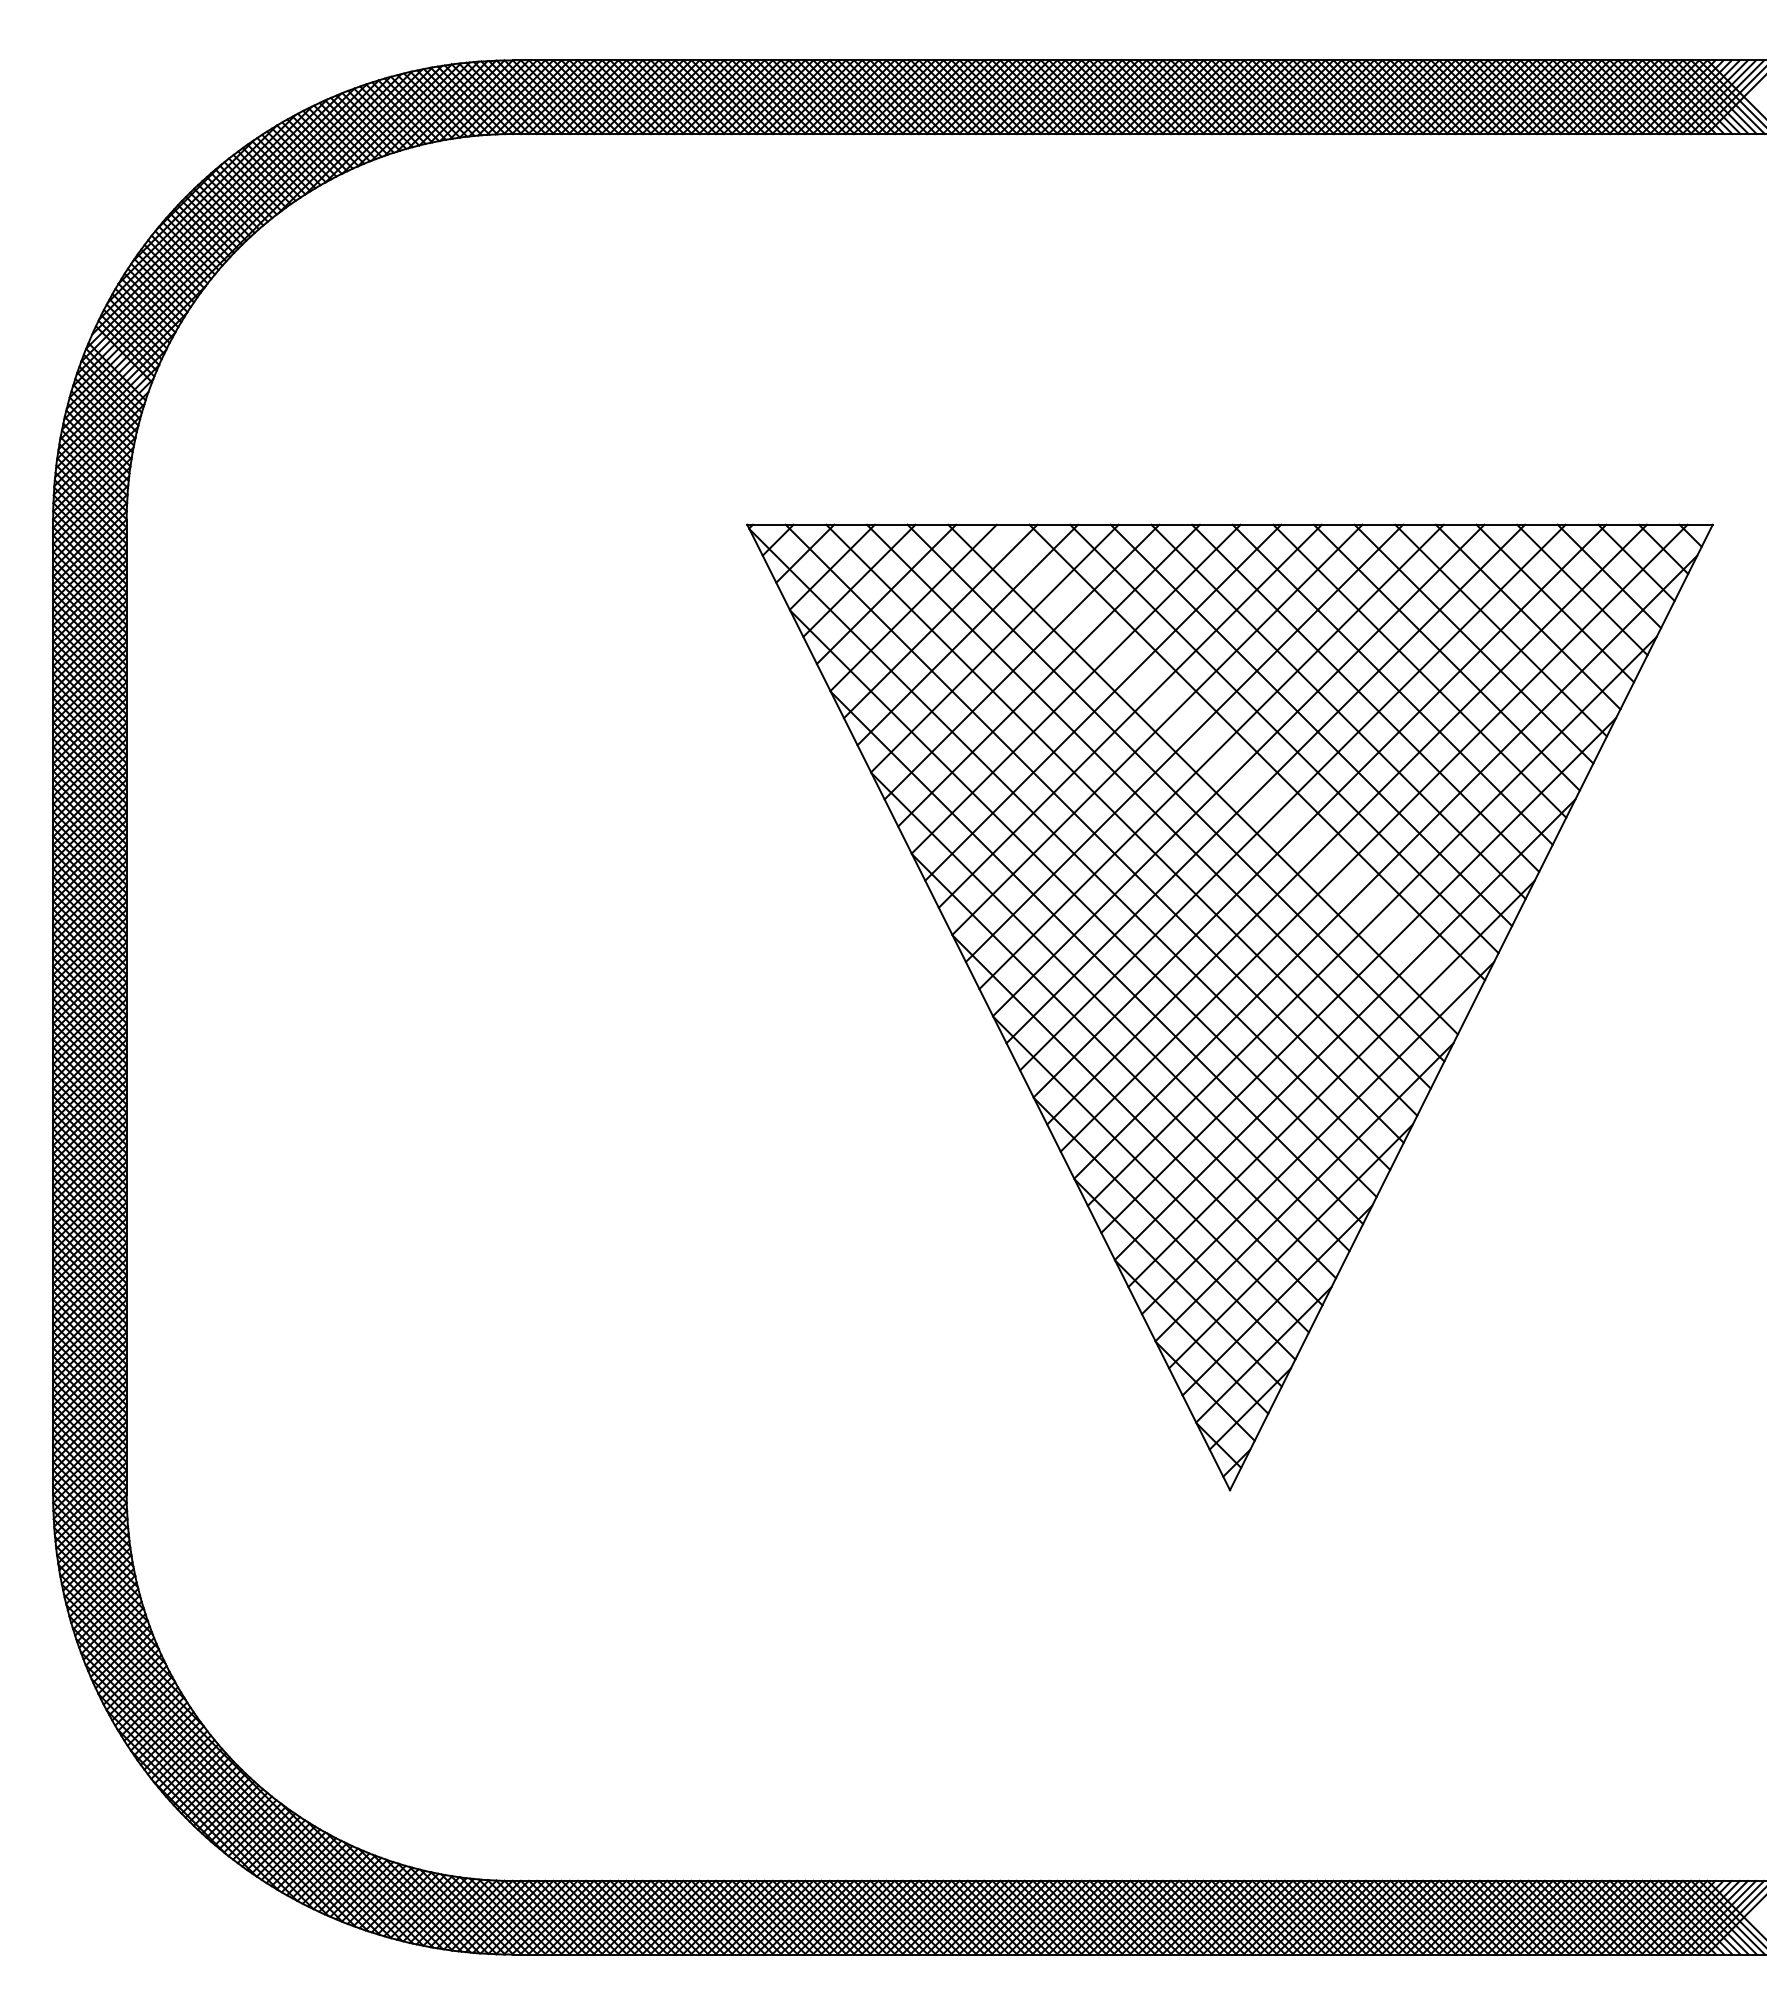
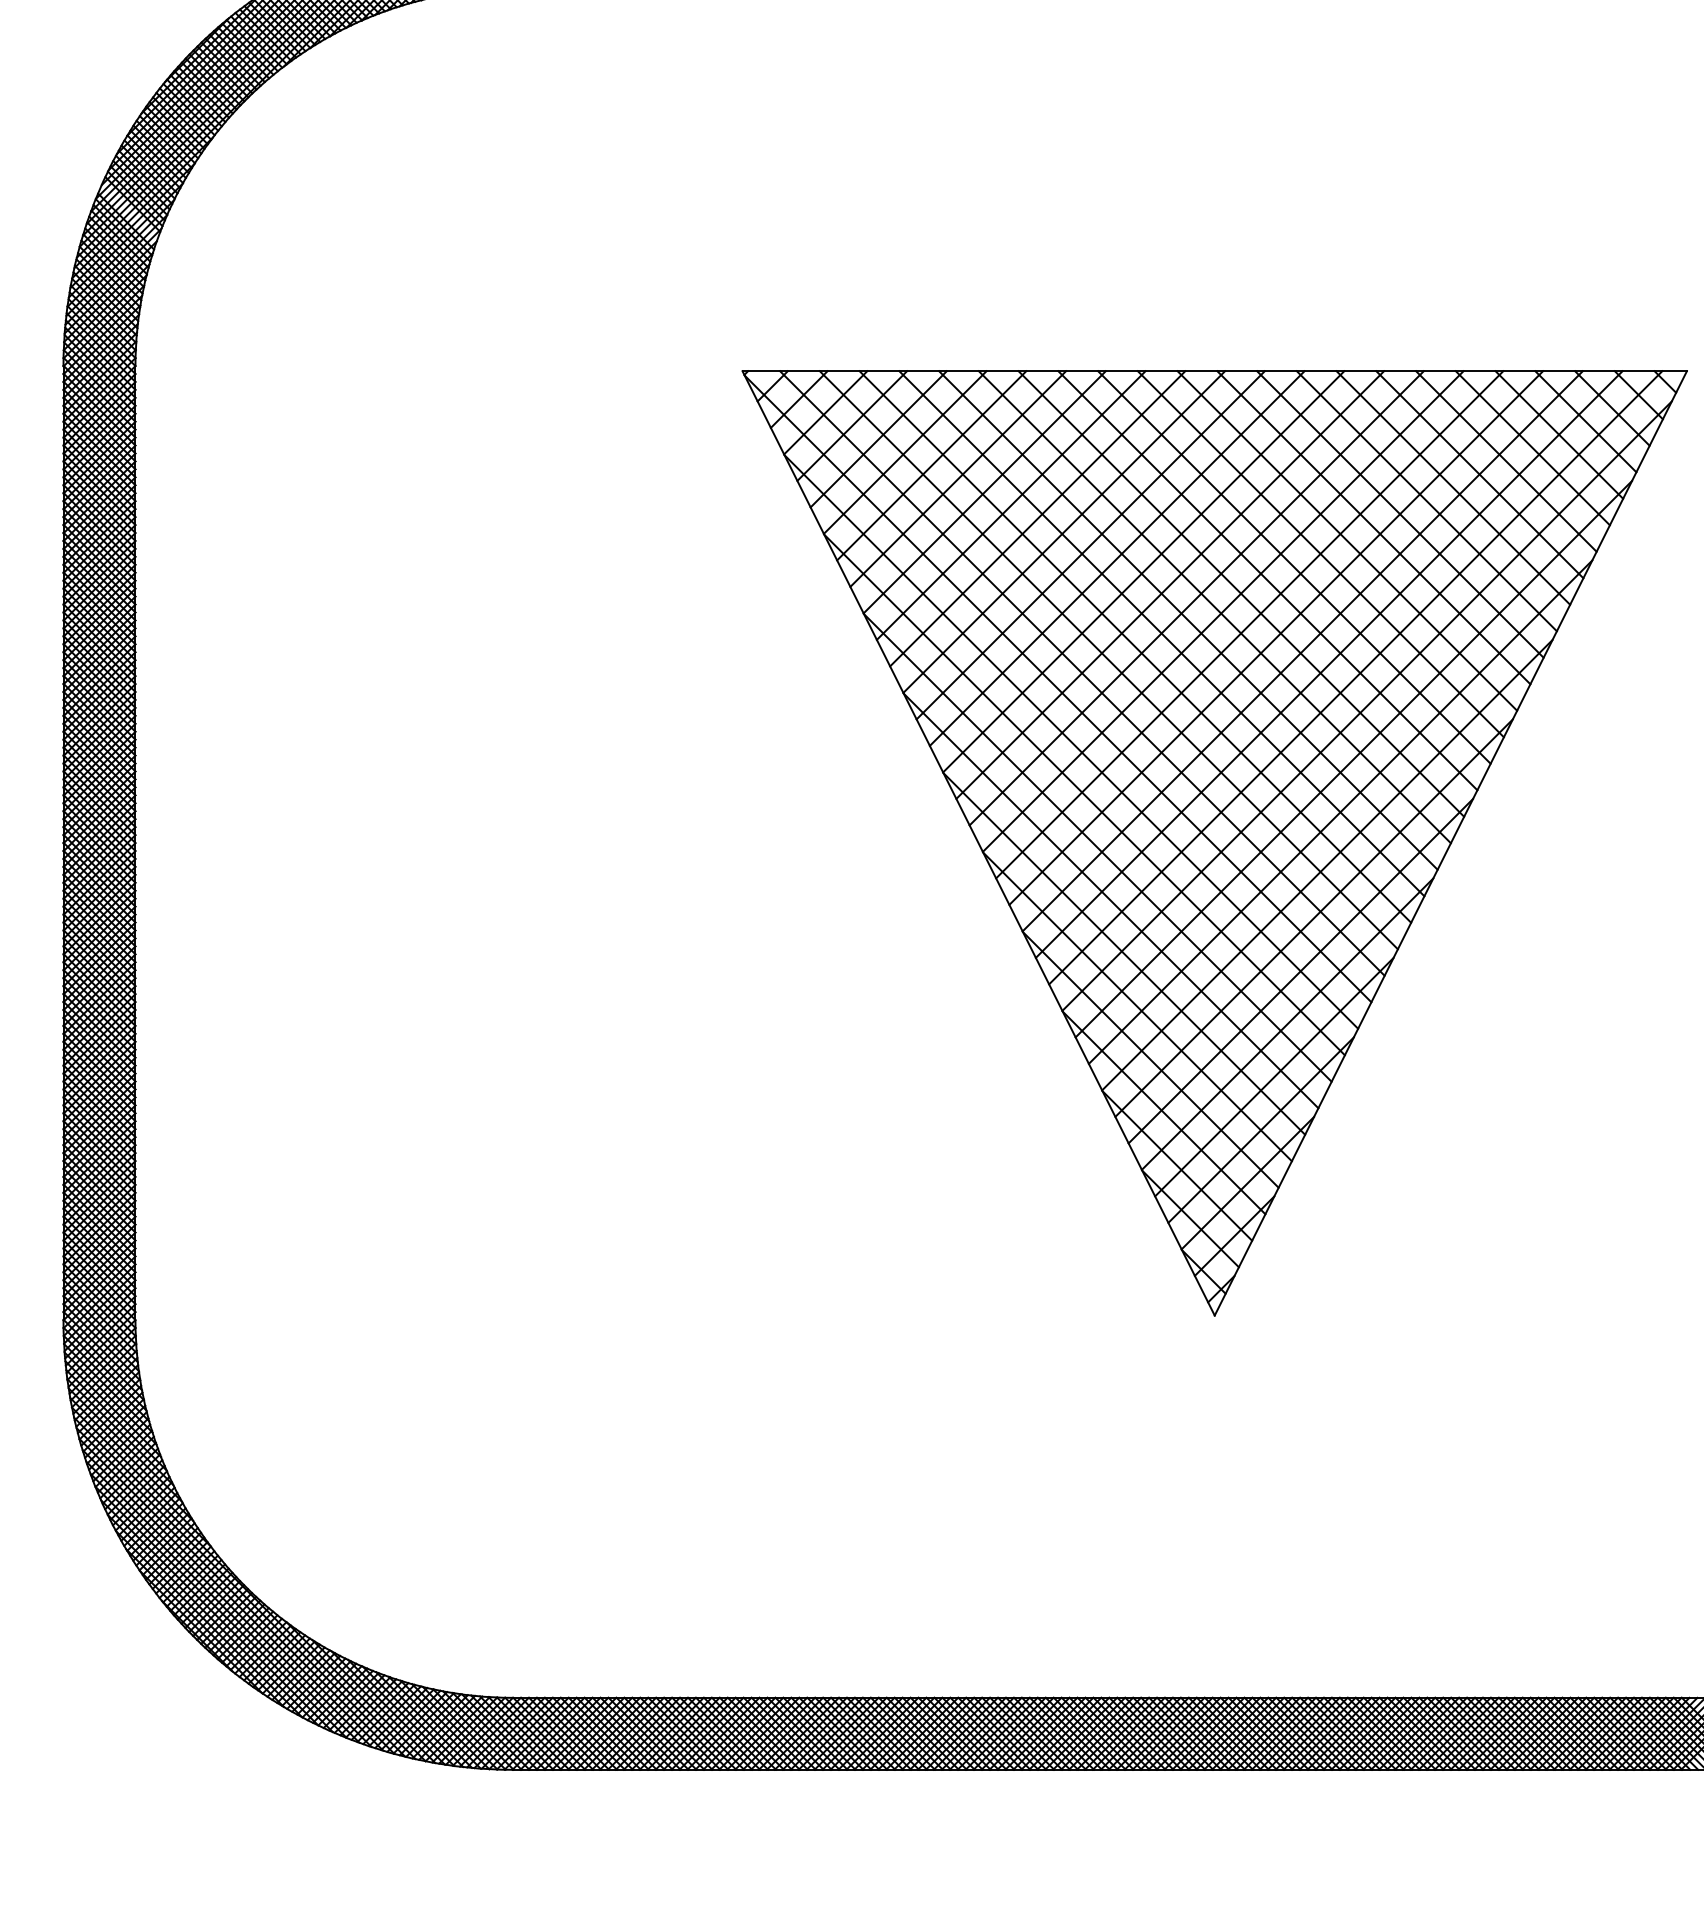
line: (1229, 765) -> (1214, 606), added

